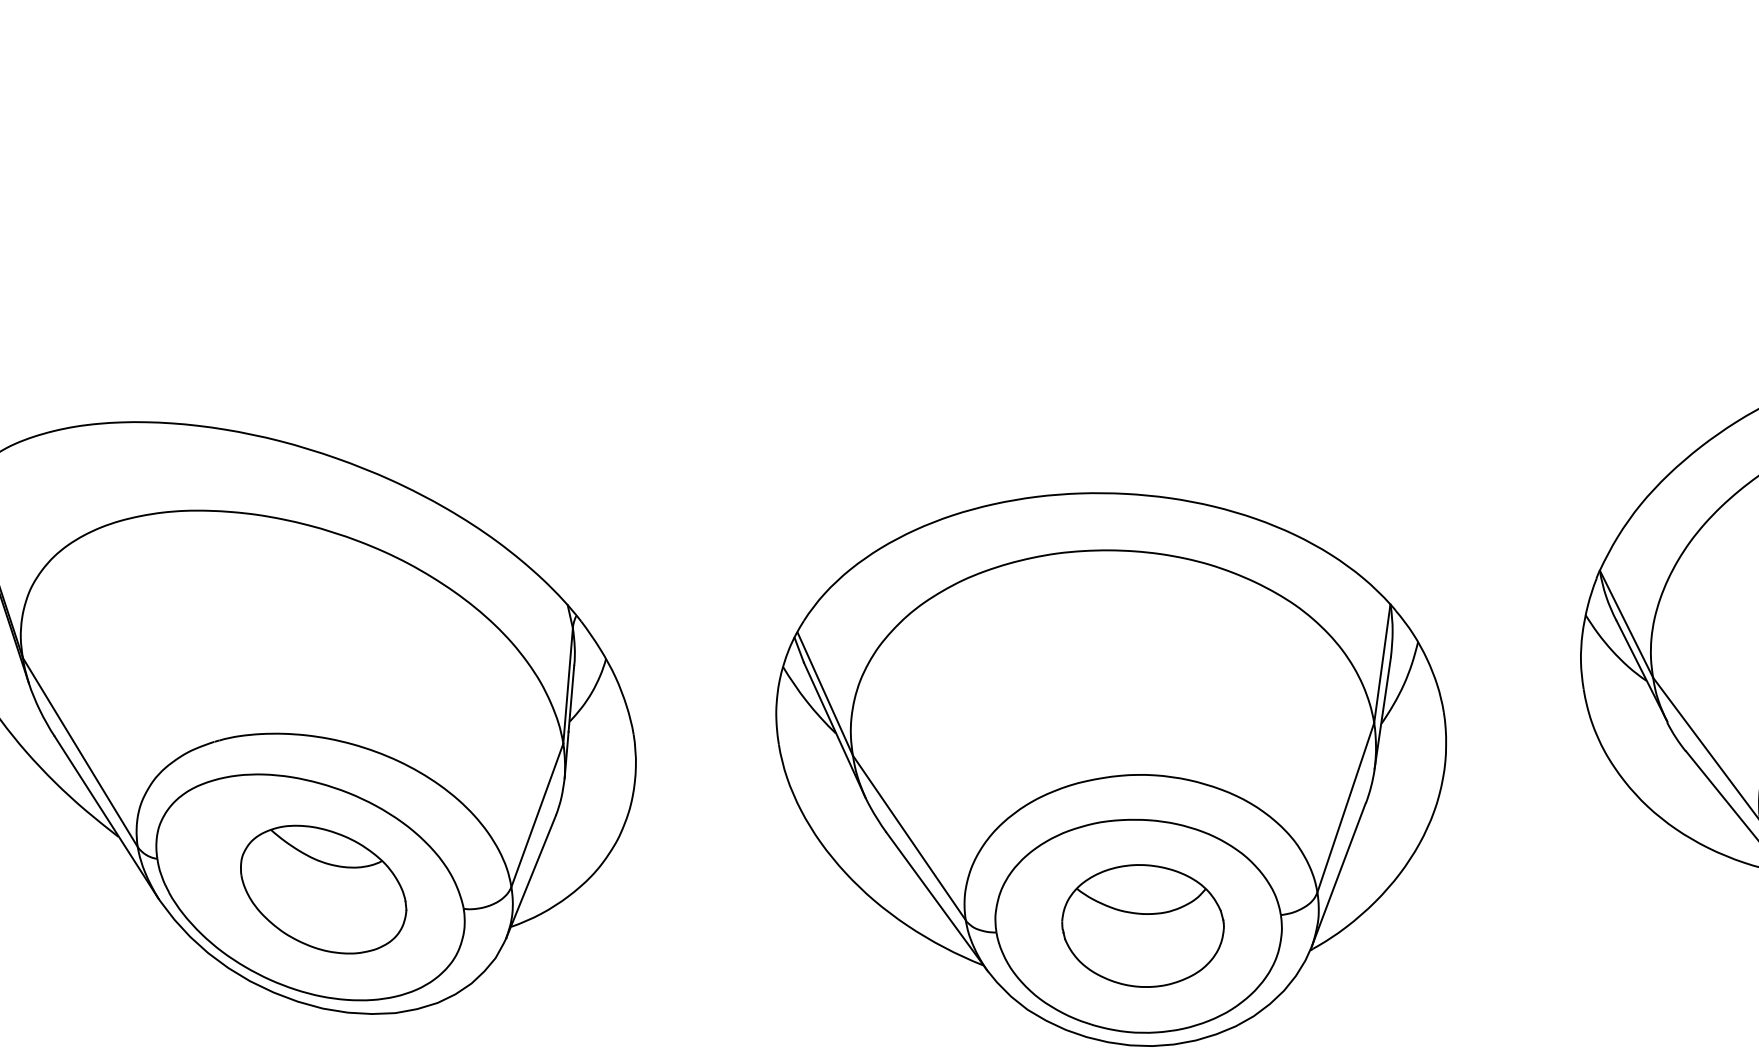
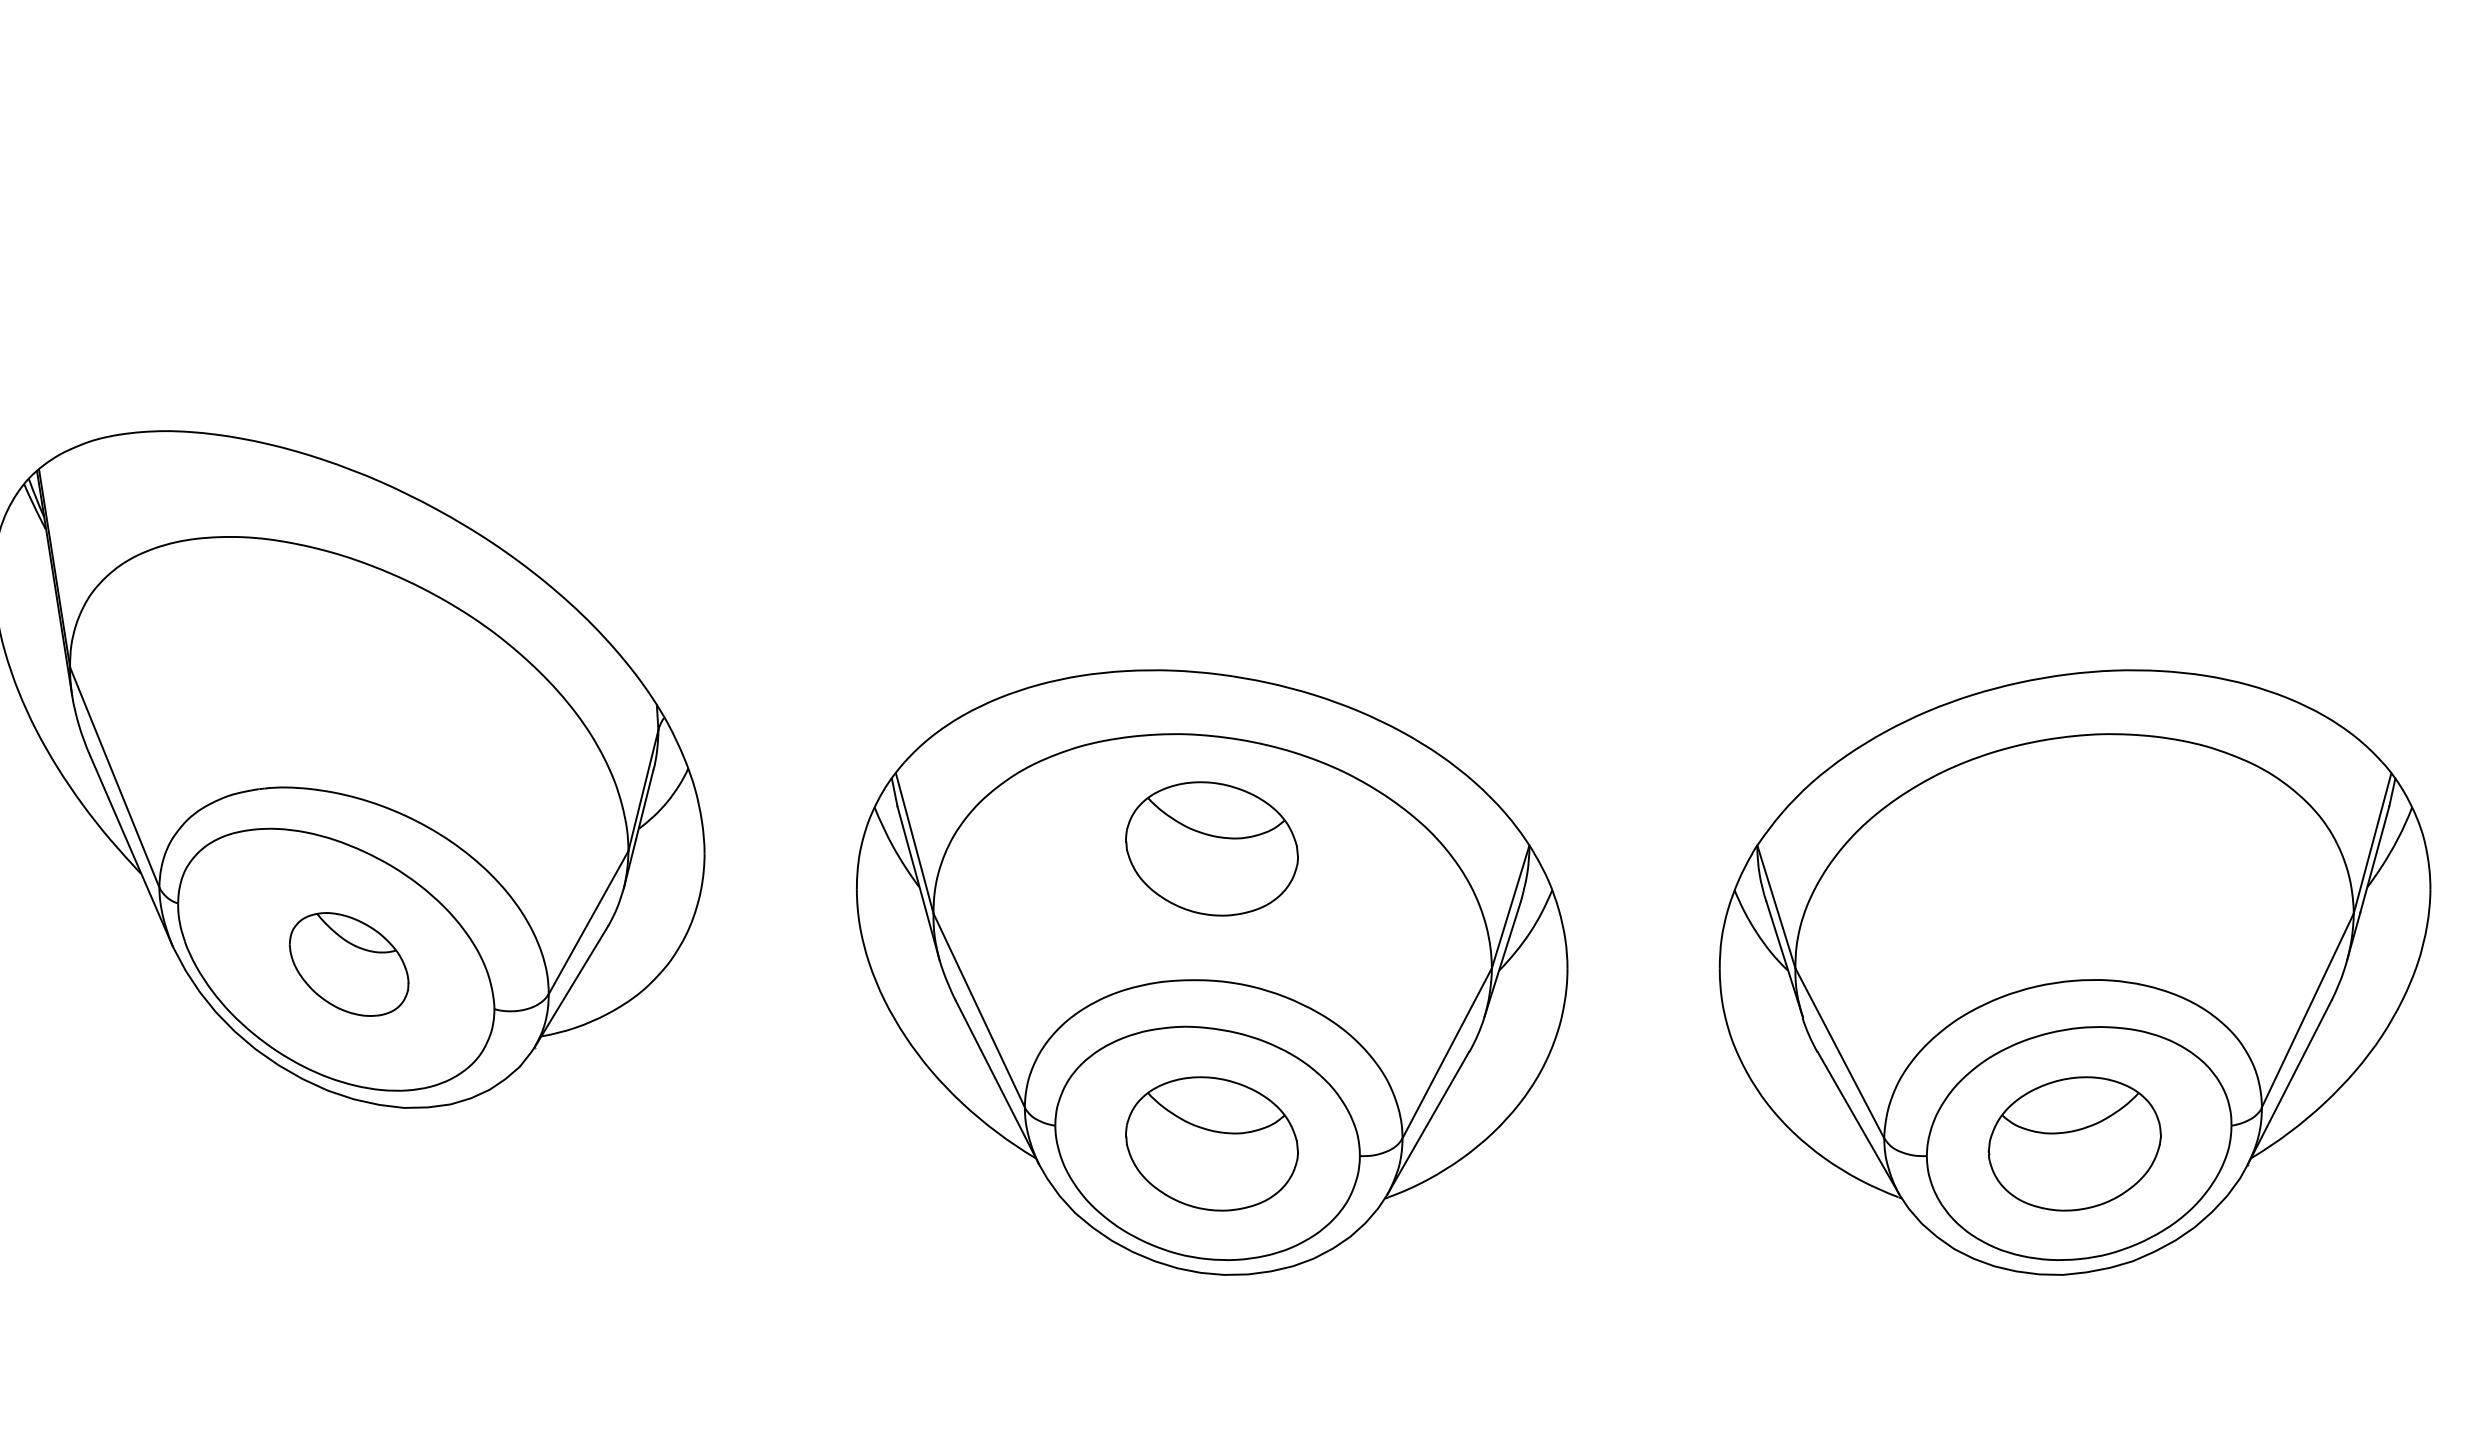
part: (1098, 654) -> (1211, 848), added
part: (322, 889) -> (348, 964), size x0.7

